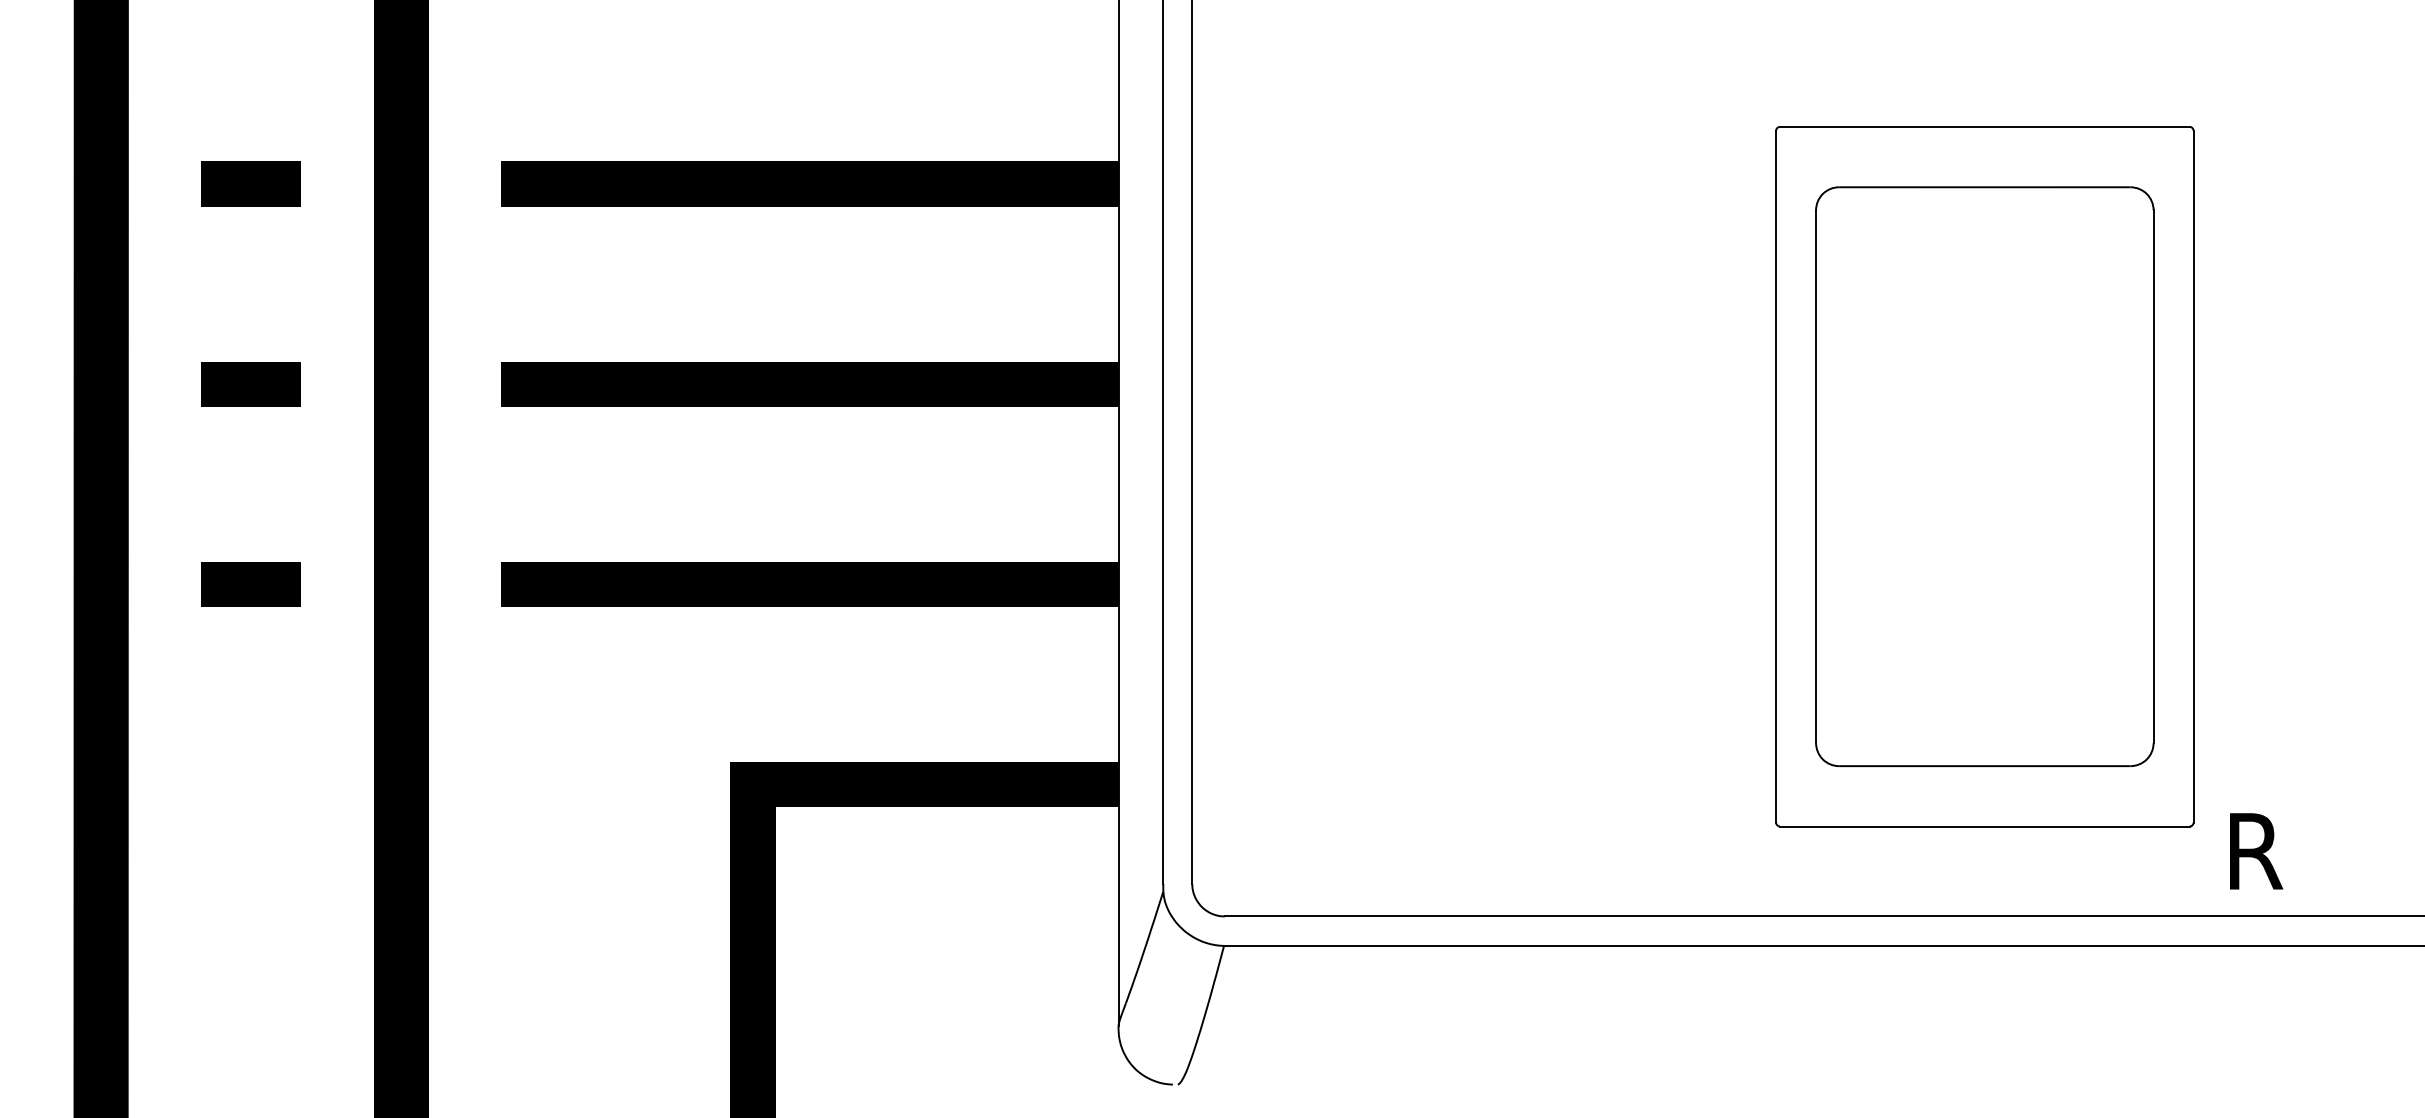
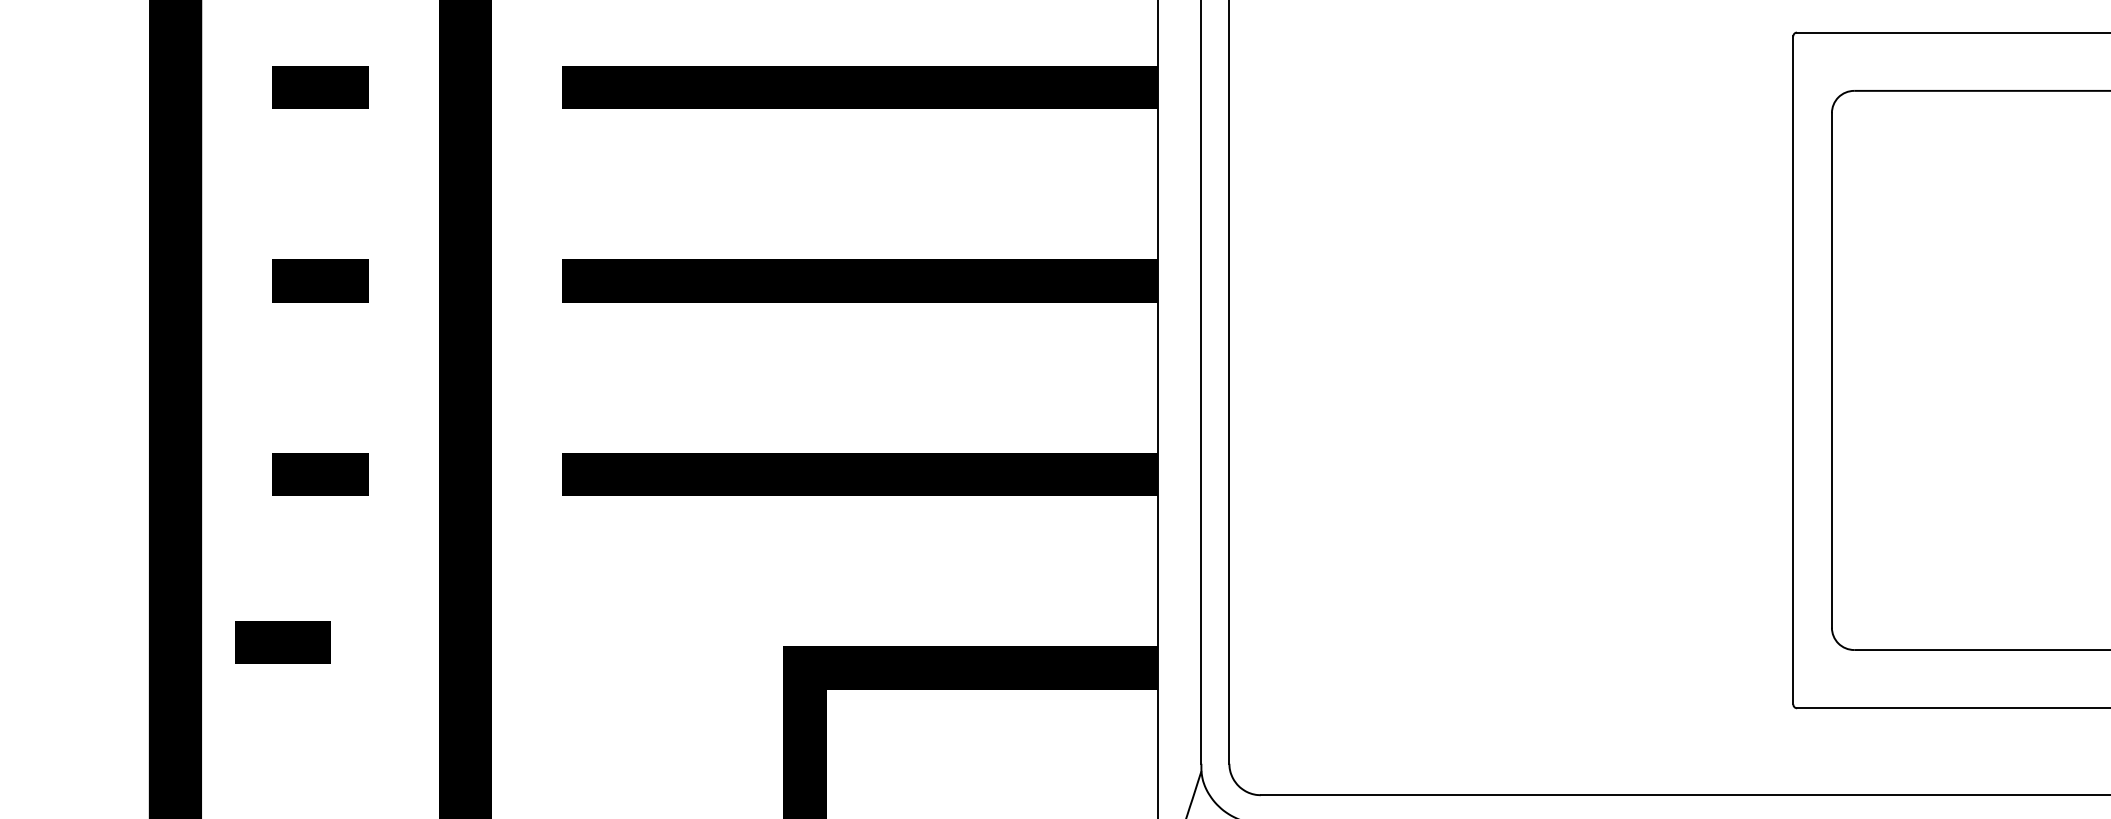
line: (211, 758) -> (282, 642), added

